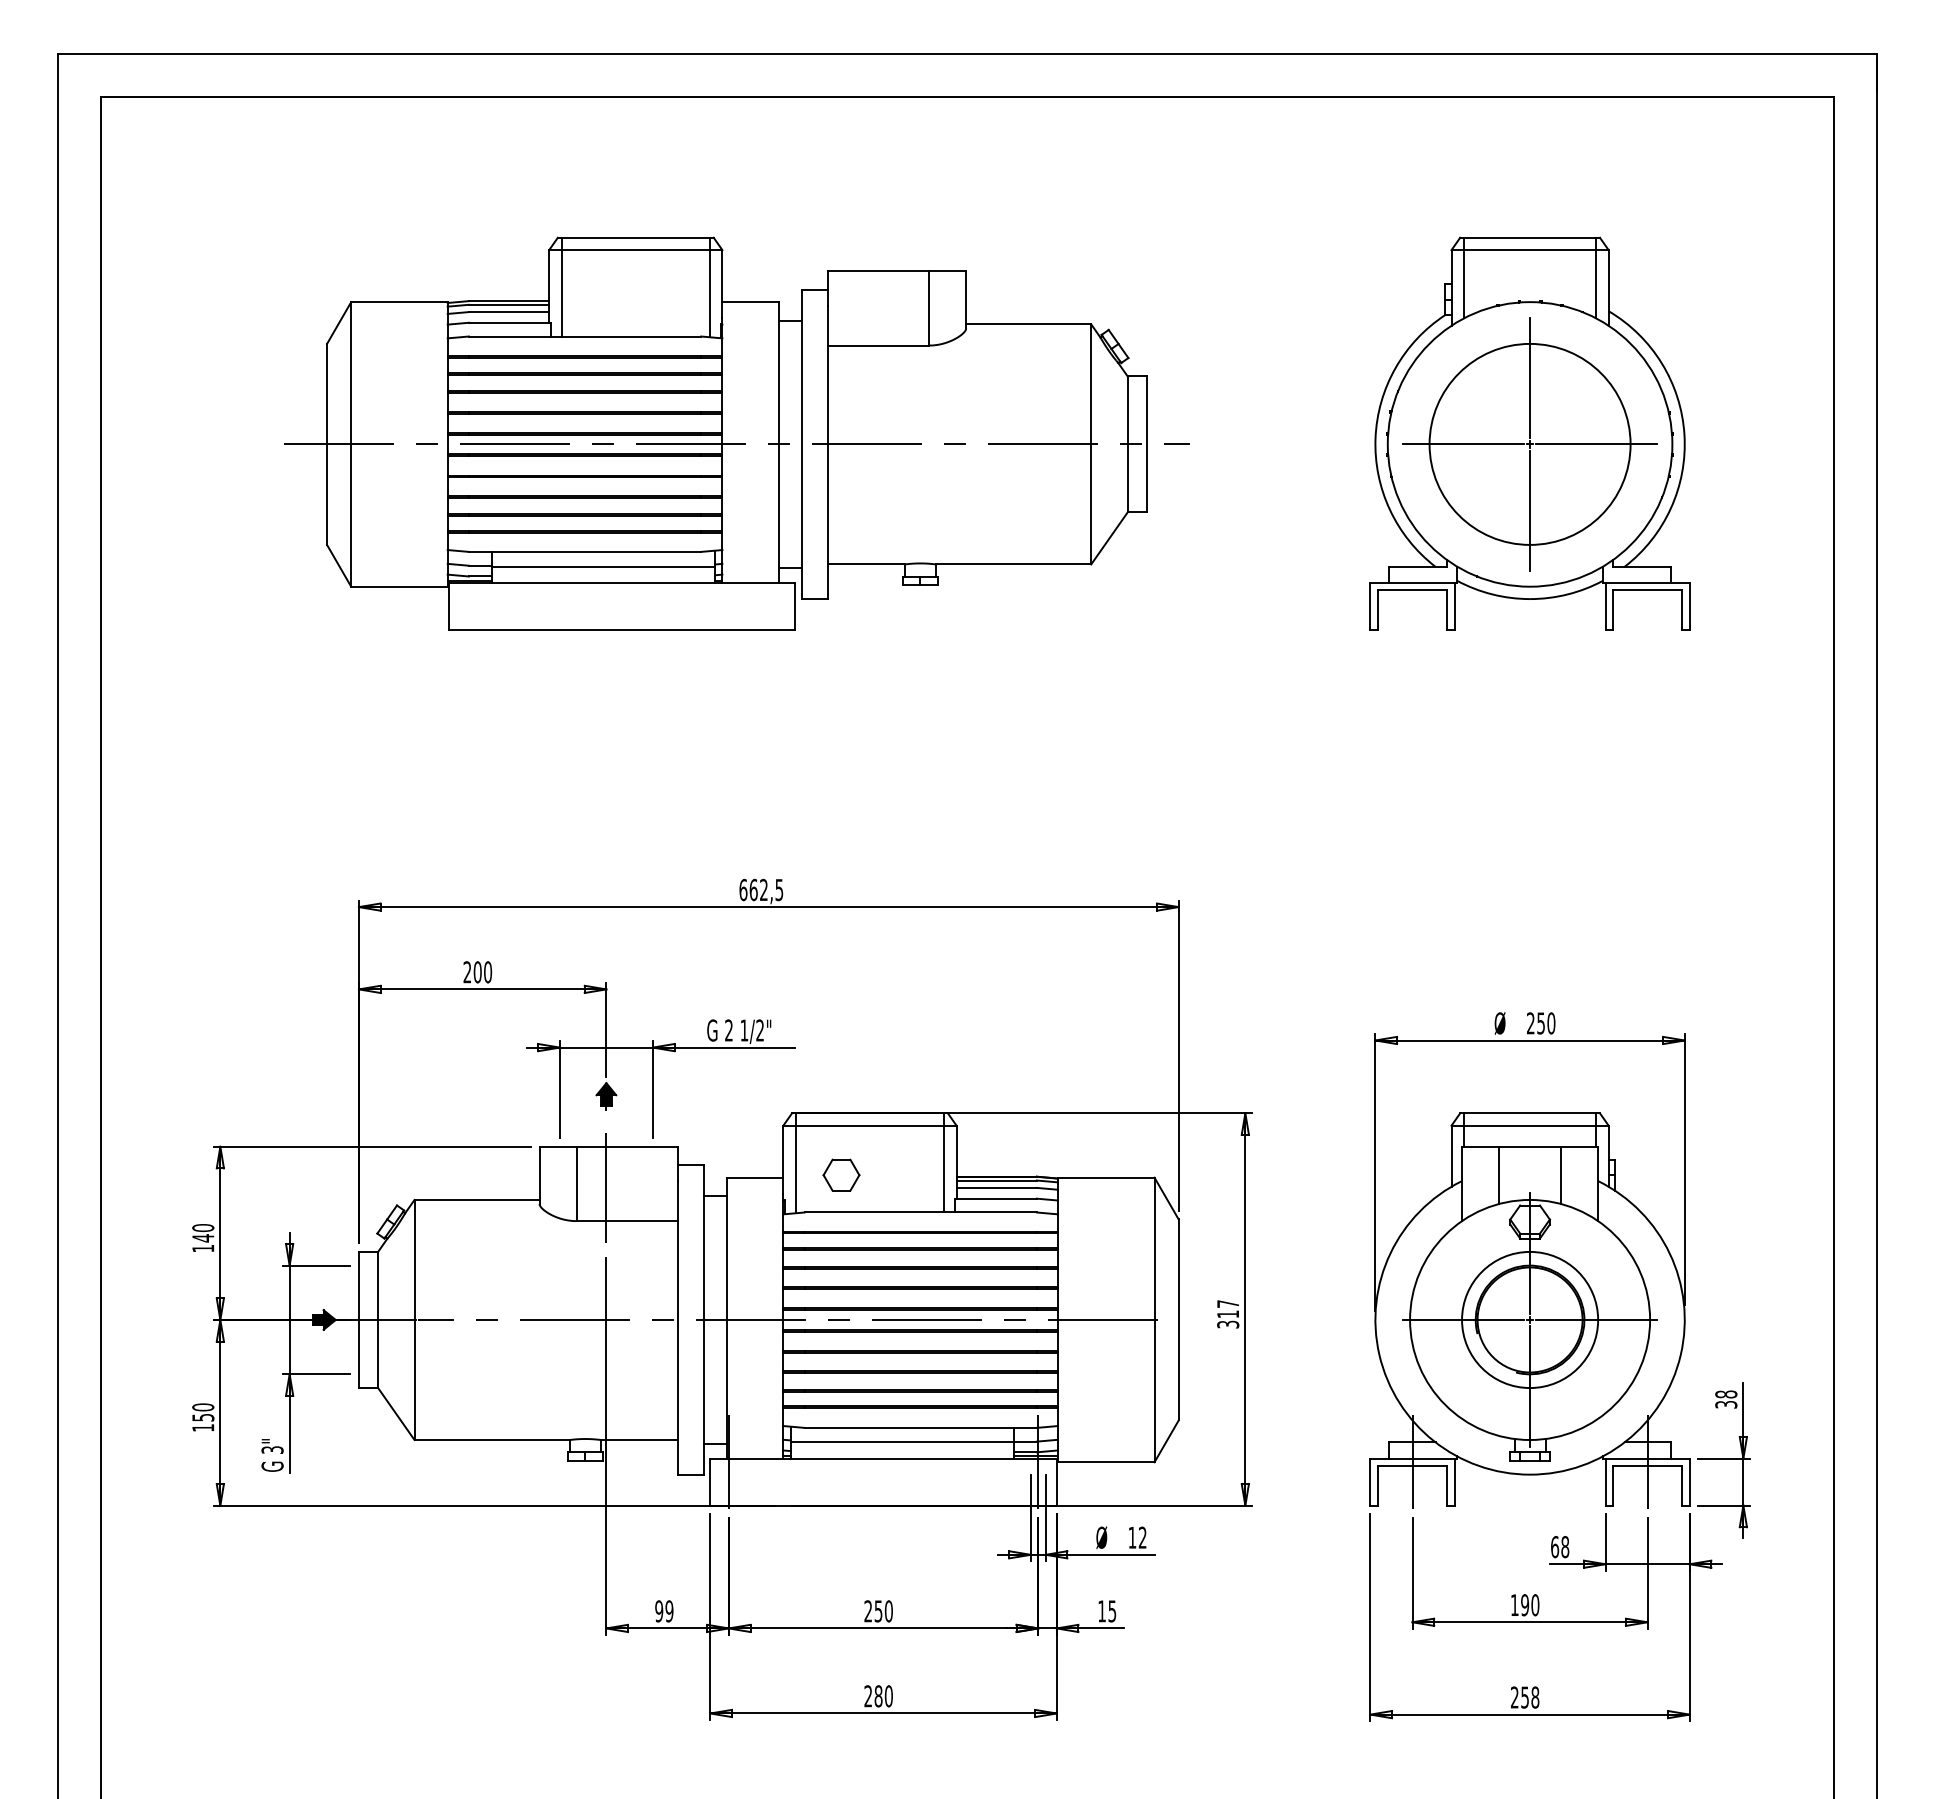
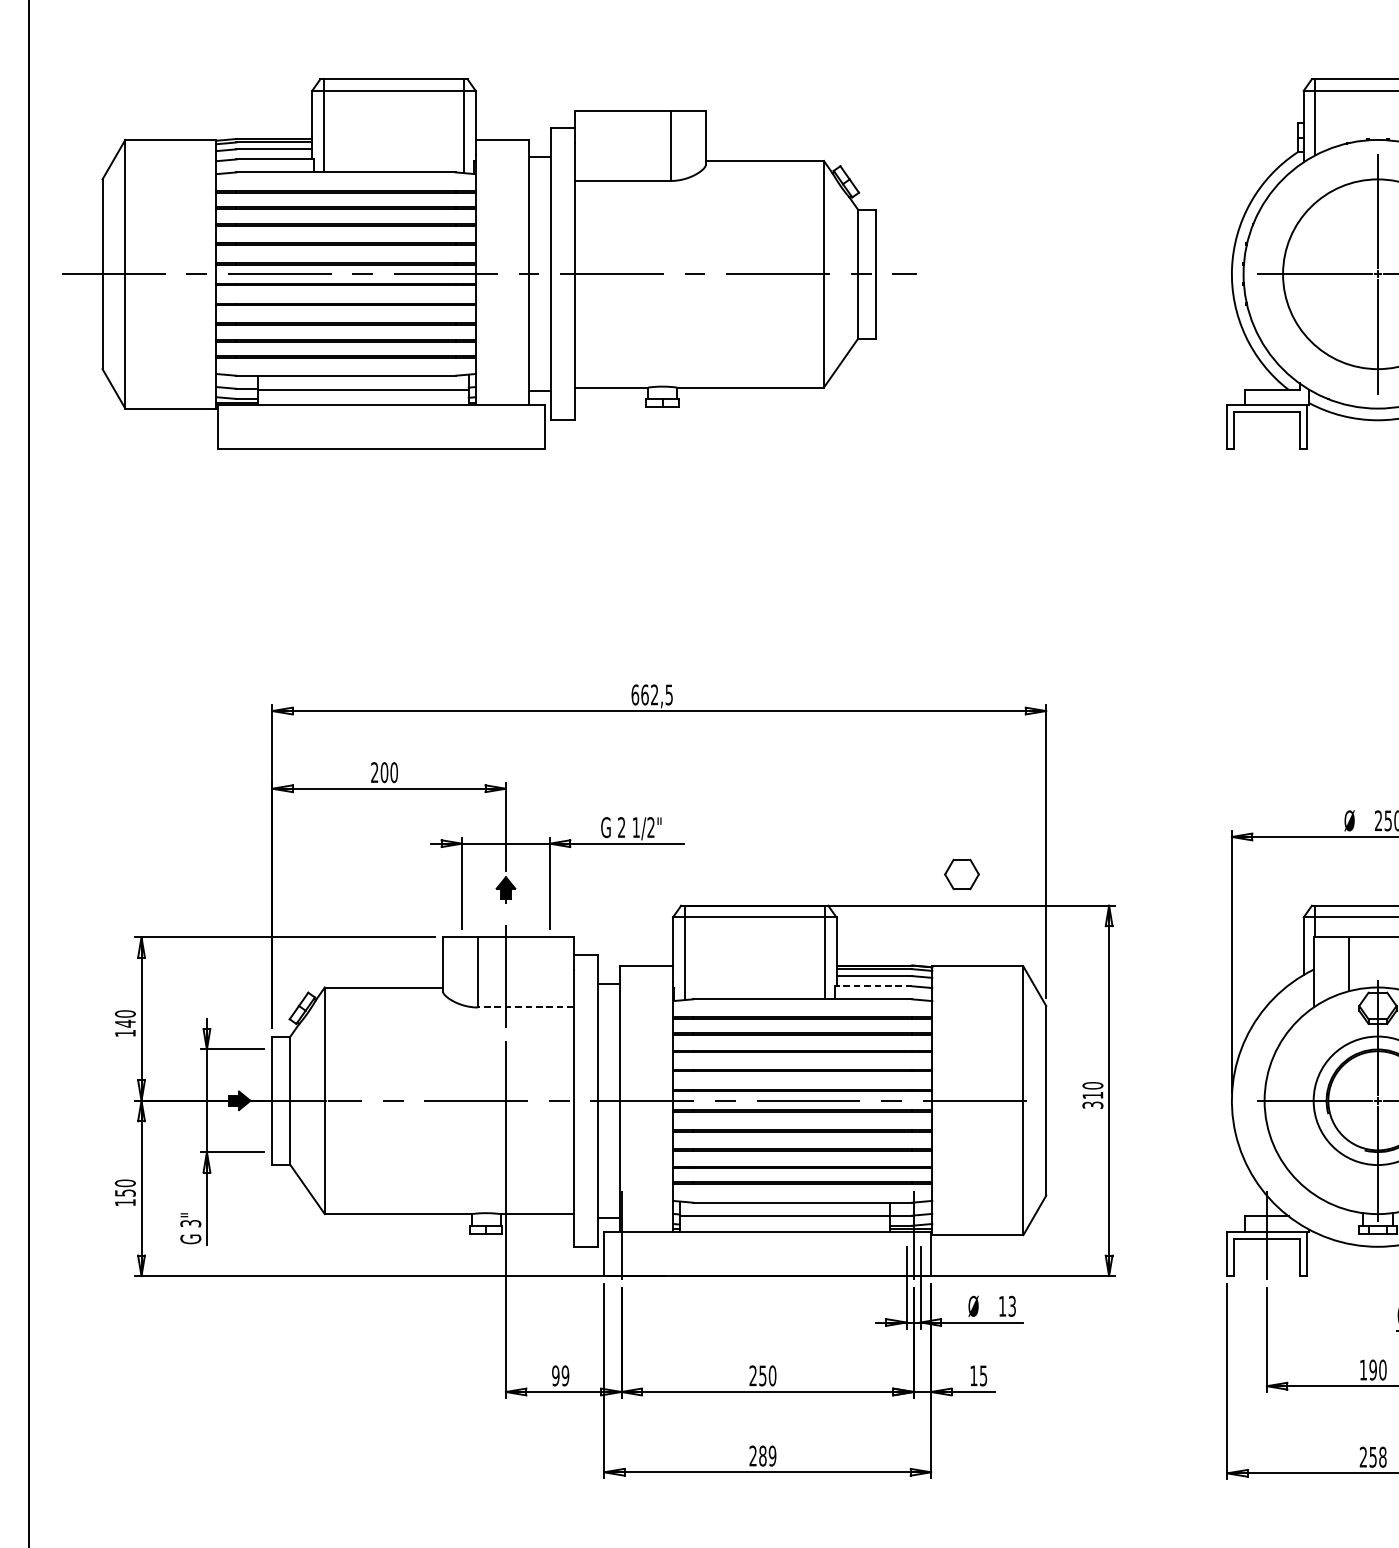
part: (736, 433) -> (489, 263), moved
part: (841, 1174) -> (961, 873), moved
line: (996, 1198) -> (874, 986), solid -> dashed
line: (627, 1221) -> (525, 1007), solid -> dashed
text: (1228, 1304) -> (1093, 1086), 317 -> 310
text: (1142, 1537) -> (1012, 1306), 12 -> 13
text: (888, 1696) -> (772, 1456), 280 -> 289

